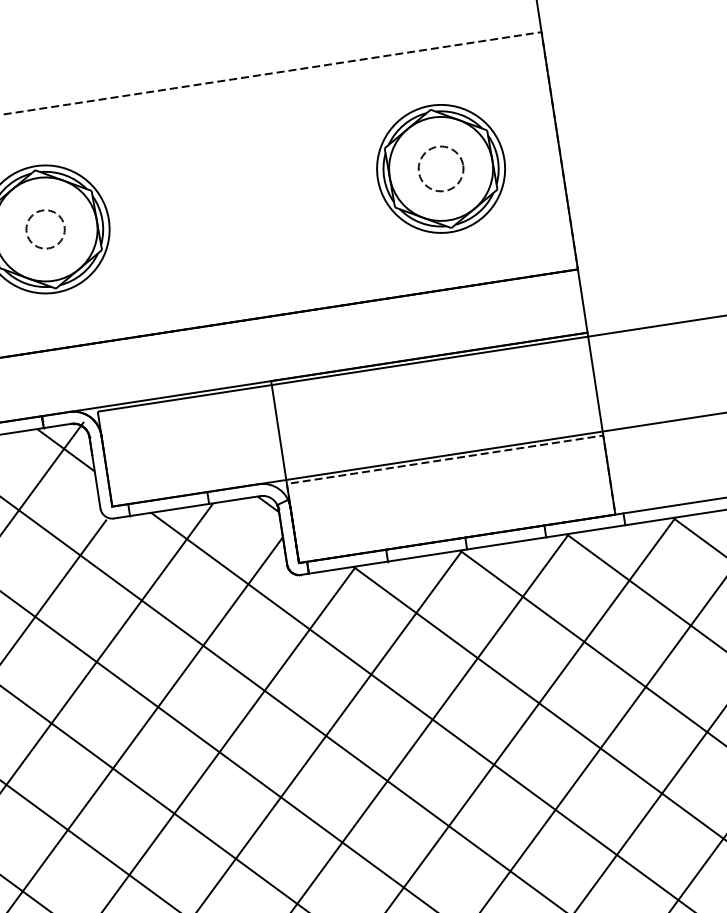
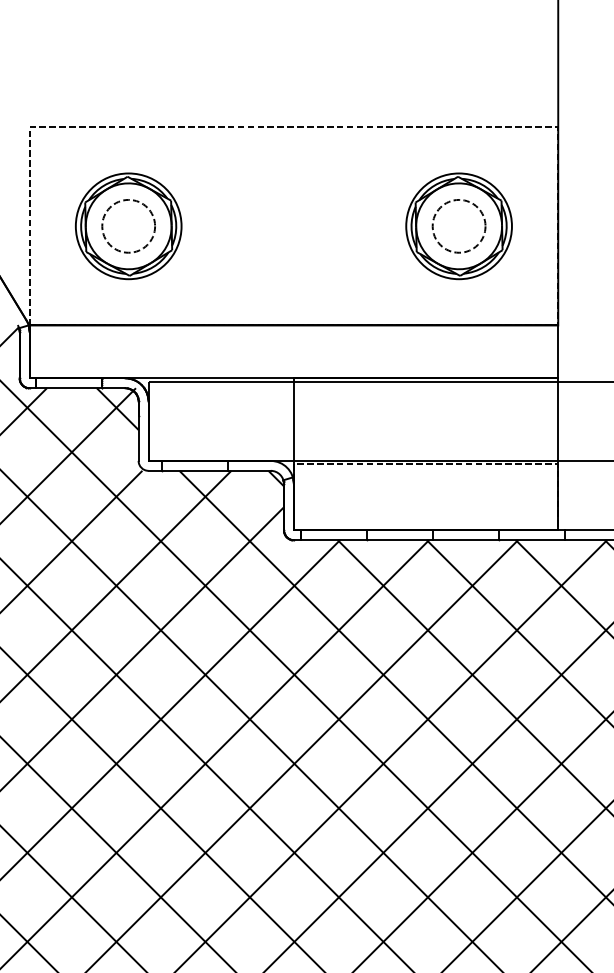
circle: (440, 168) -> (458, 225), size x1.43
circle: (45, 228) -> (128, 225), size x1.67

